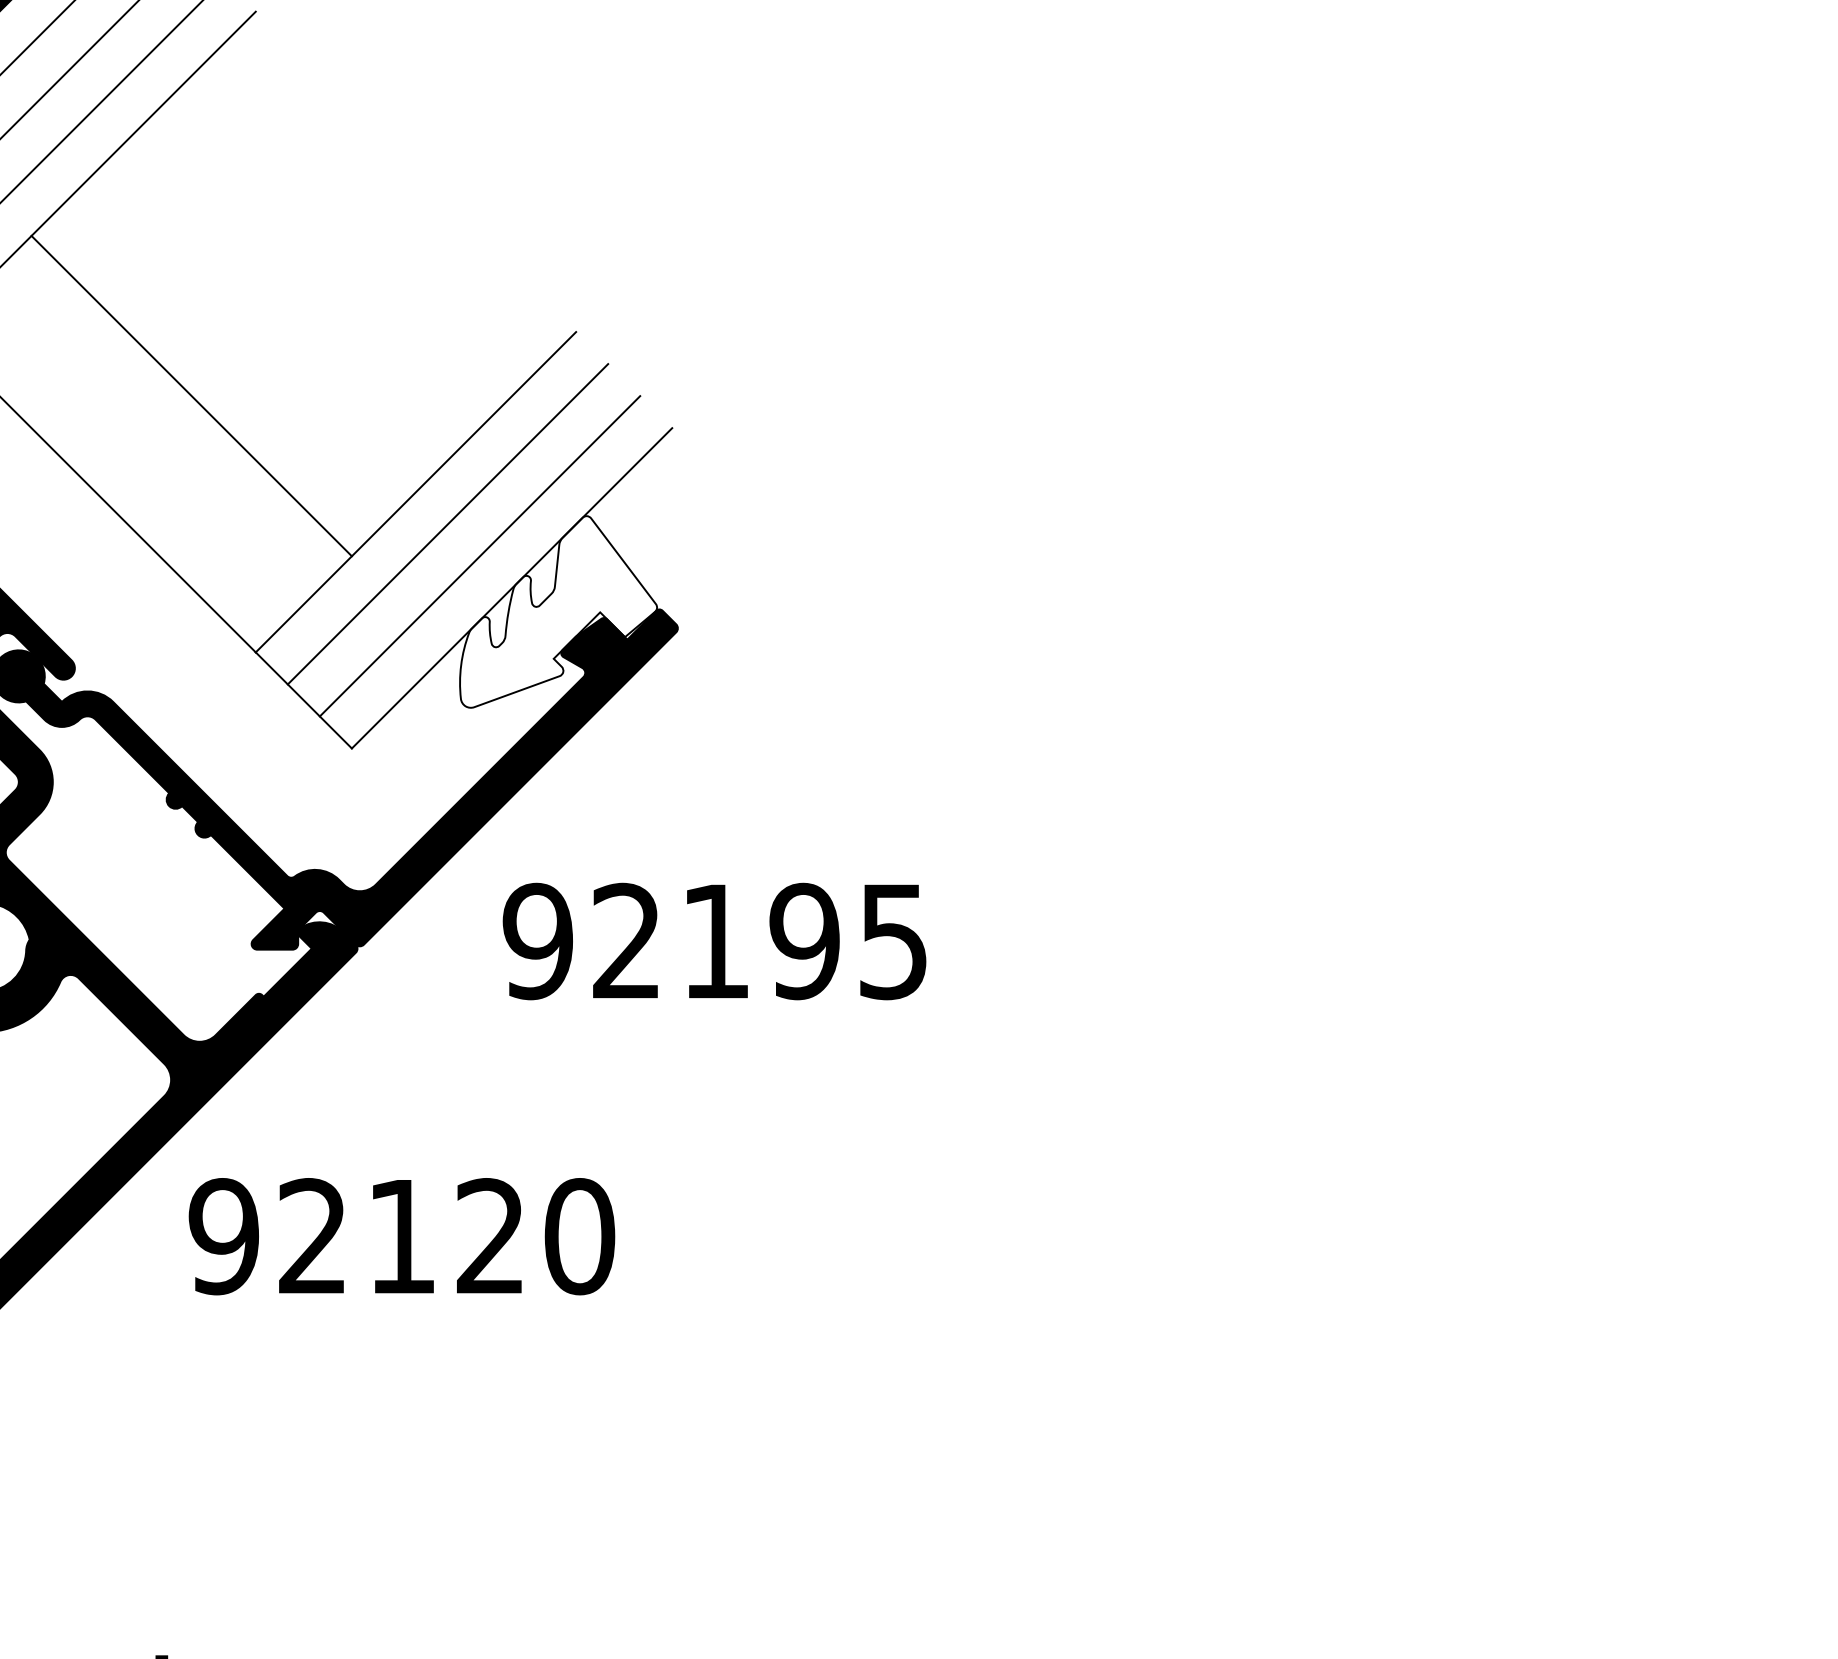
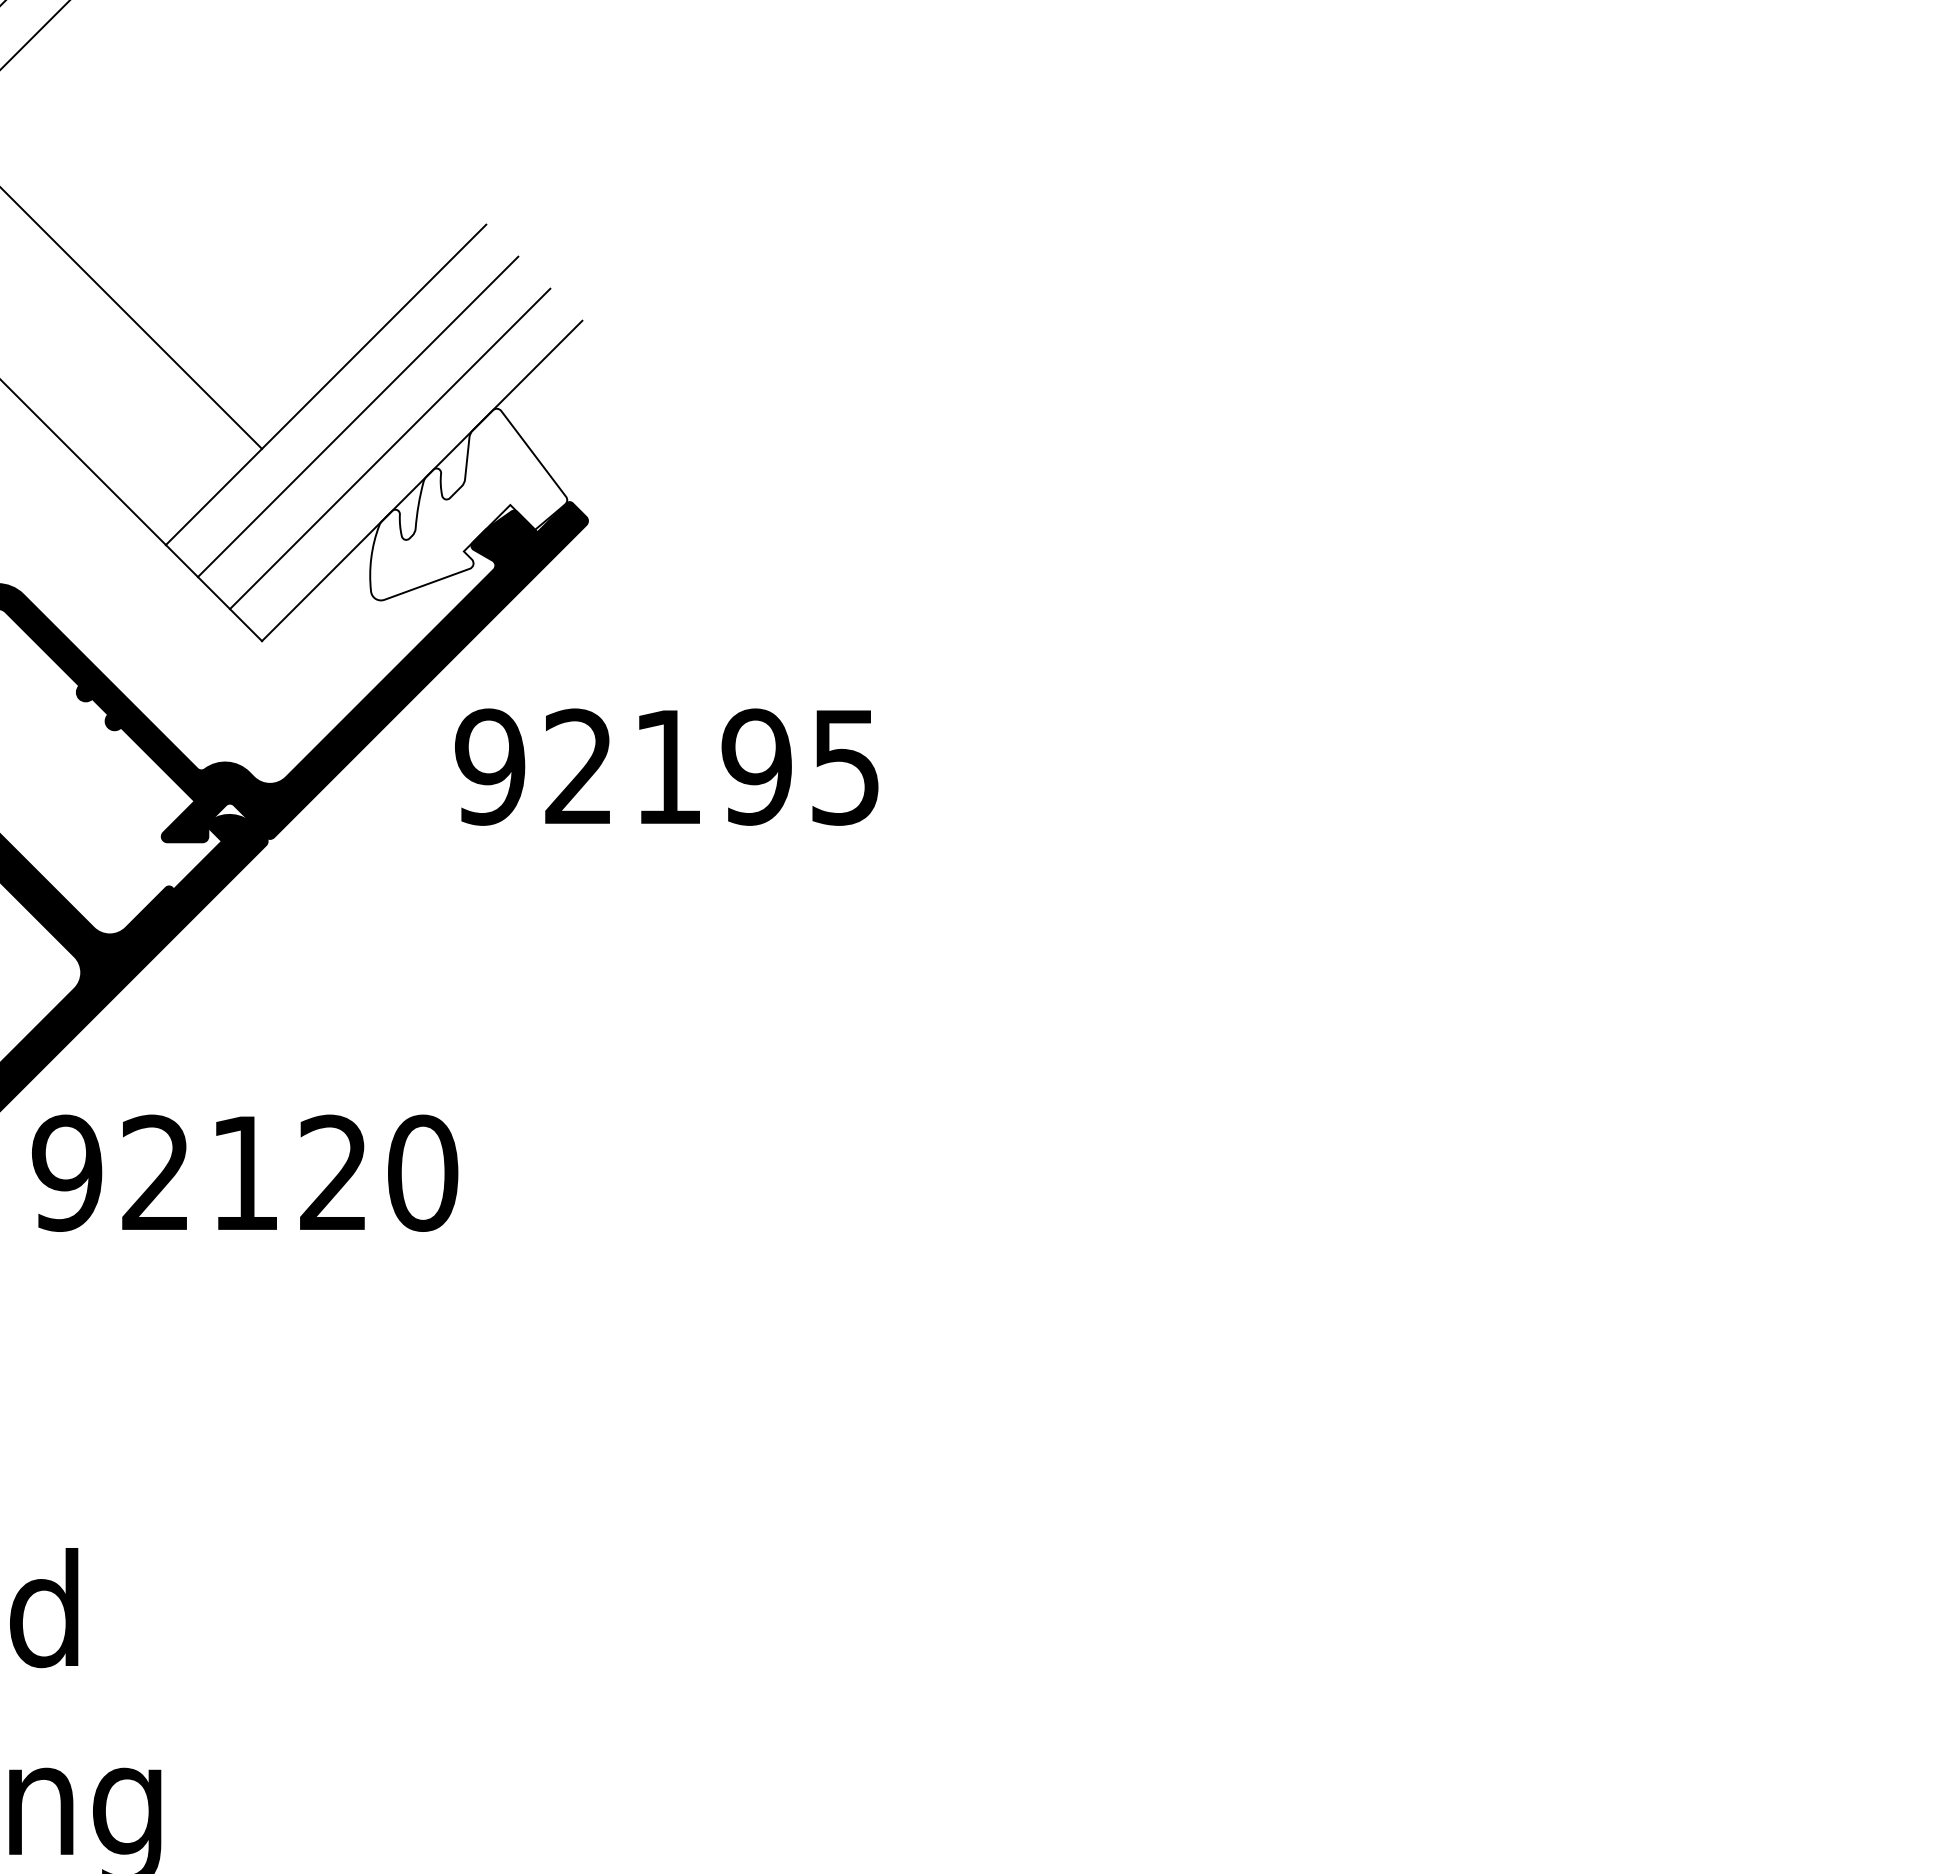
text: (714, 940) -> (666, 766), moved
text: (402, 1235) -> (245, 1172), moved

